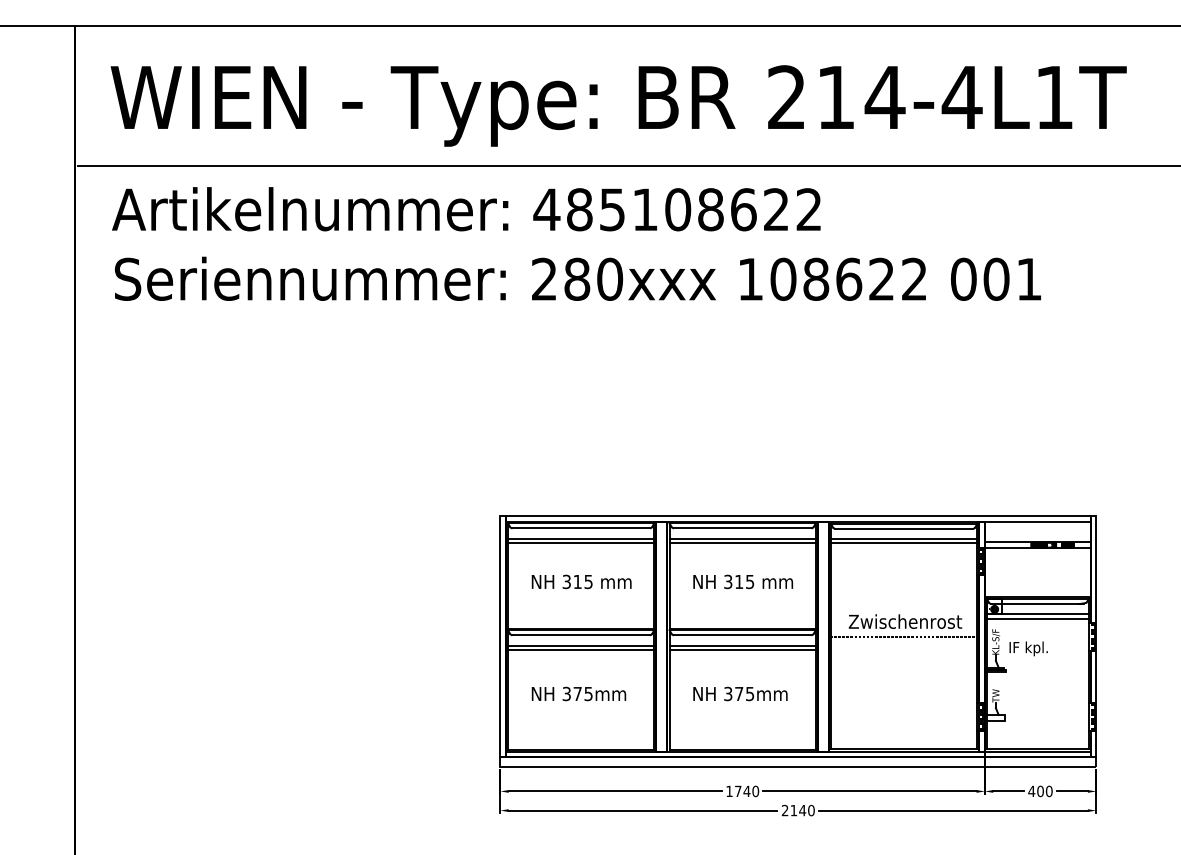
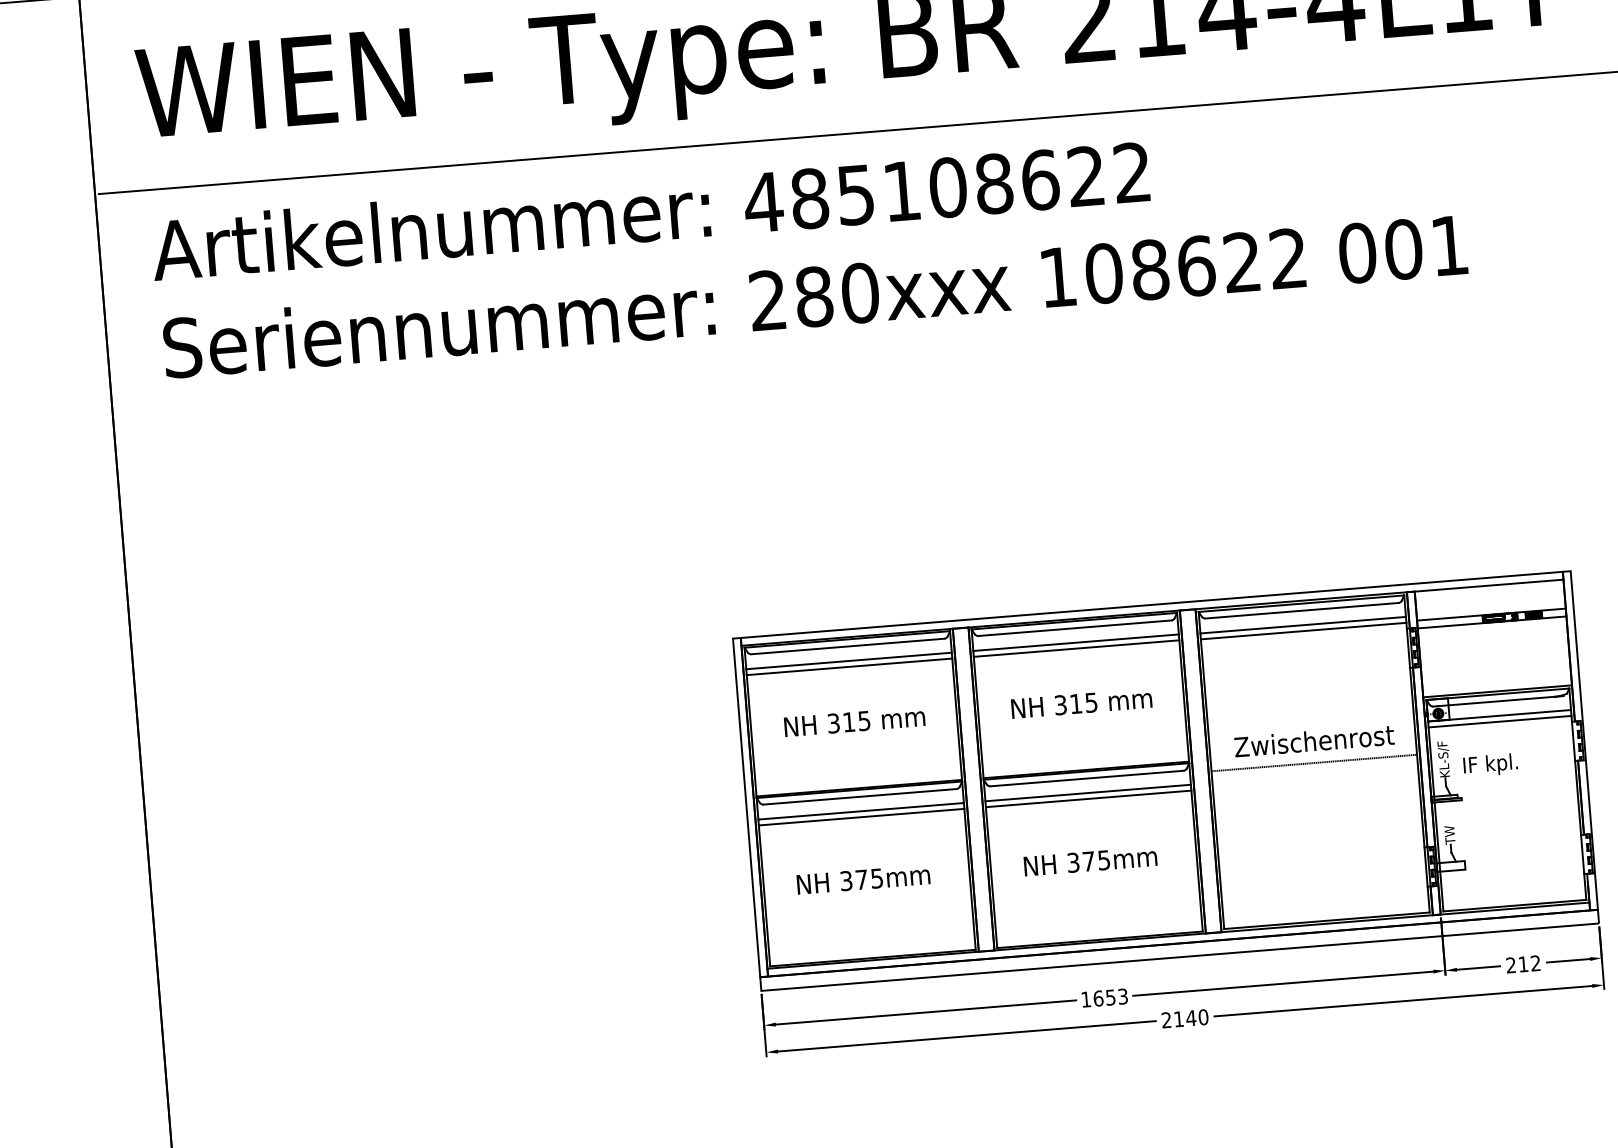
text: (746, 791) -> (1110, 997), 1740 -> 1653
text: (1040, 791) -> (1523, 964), 400 -> 212

